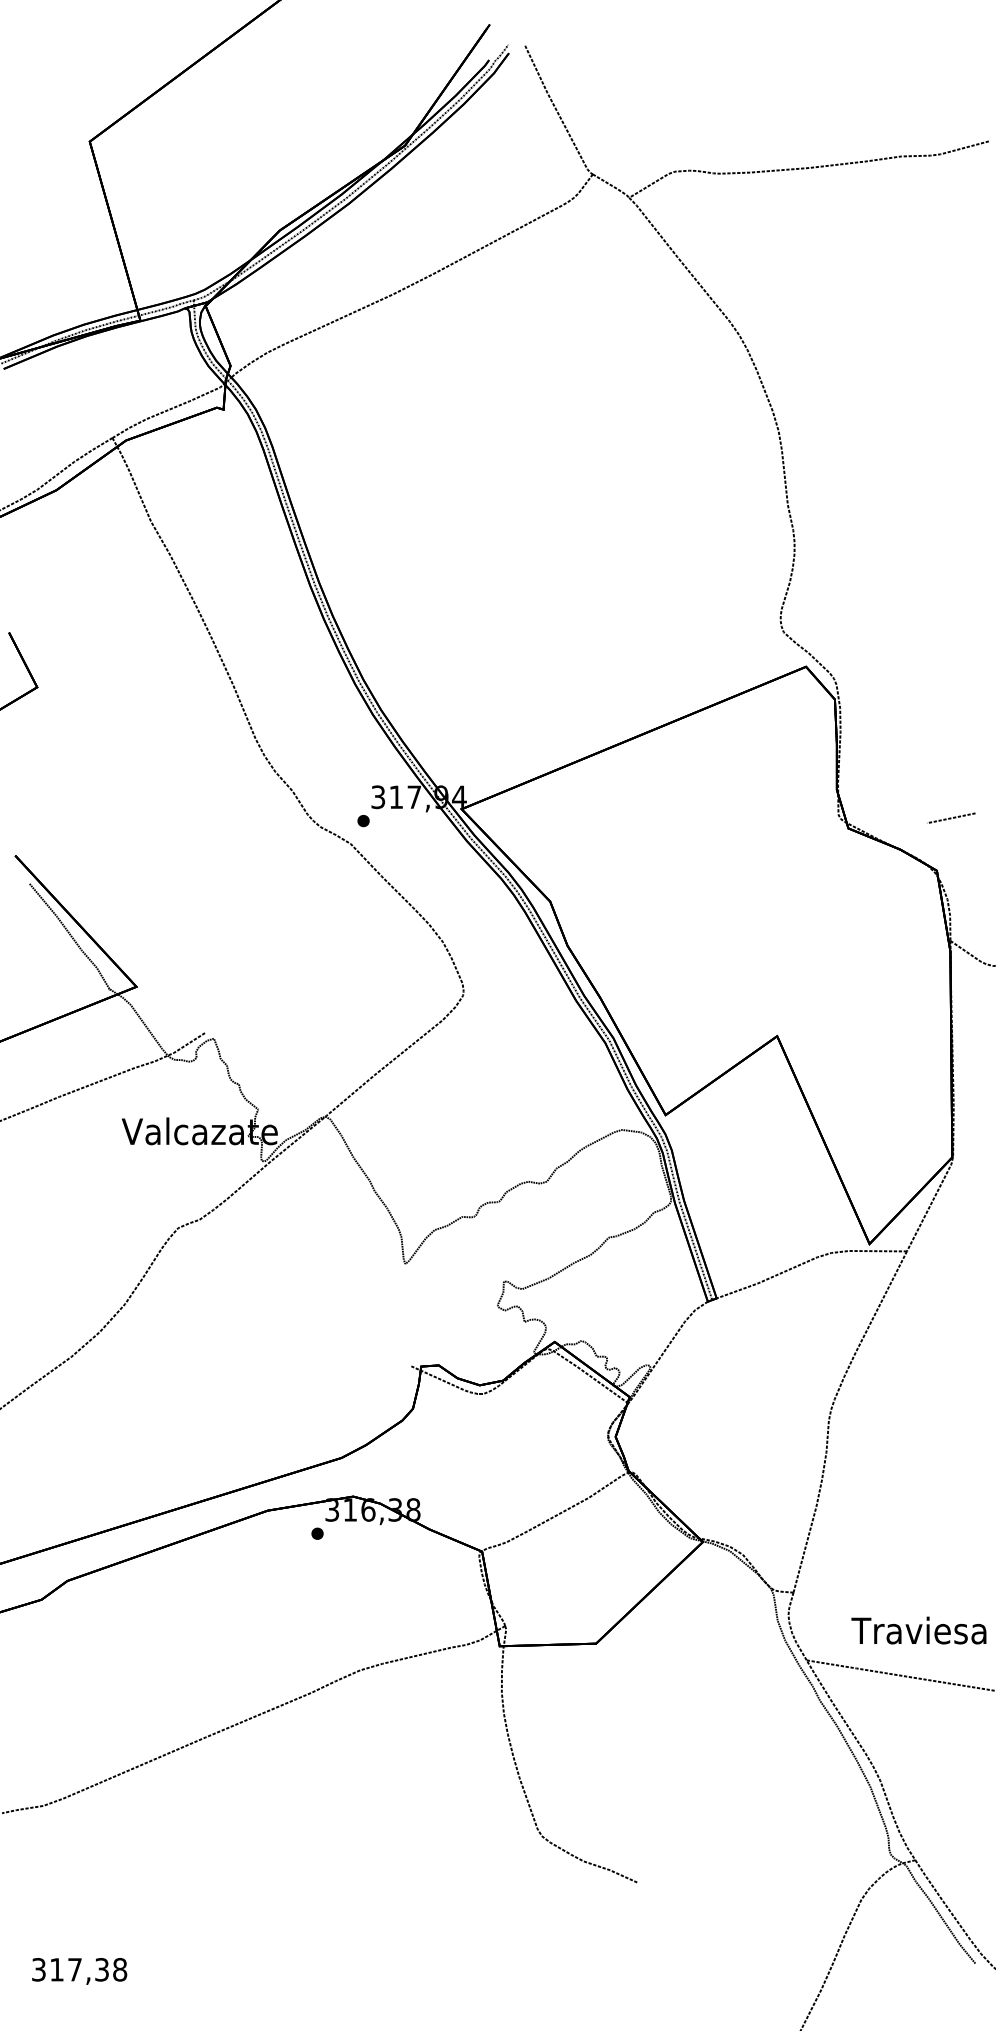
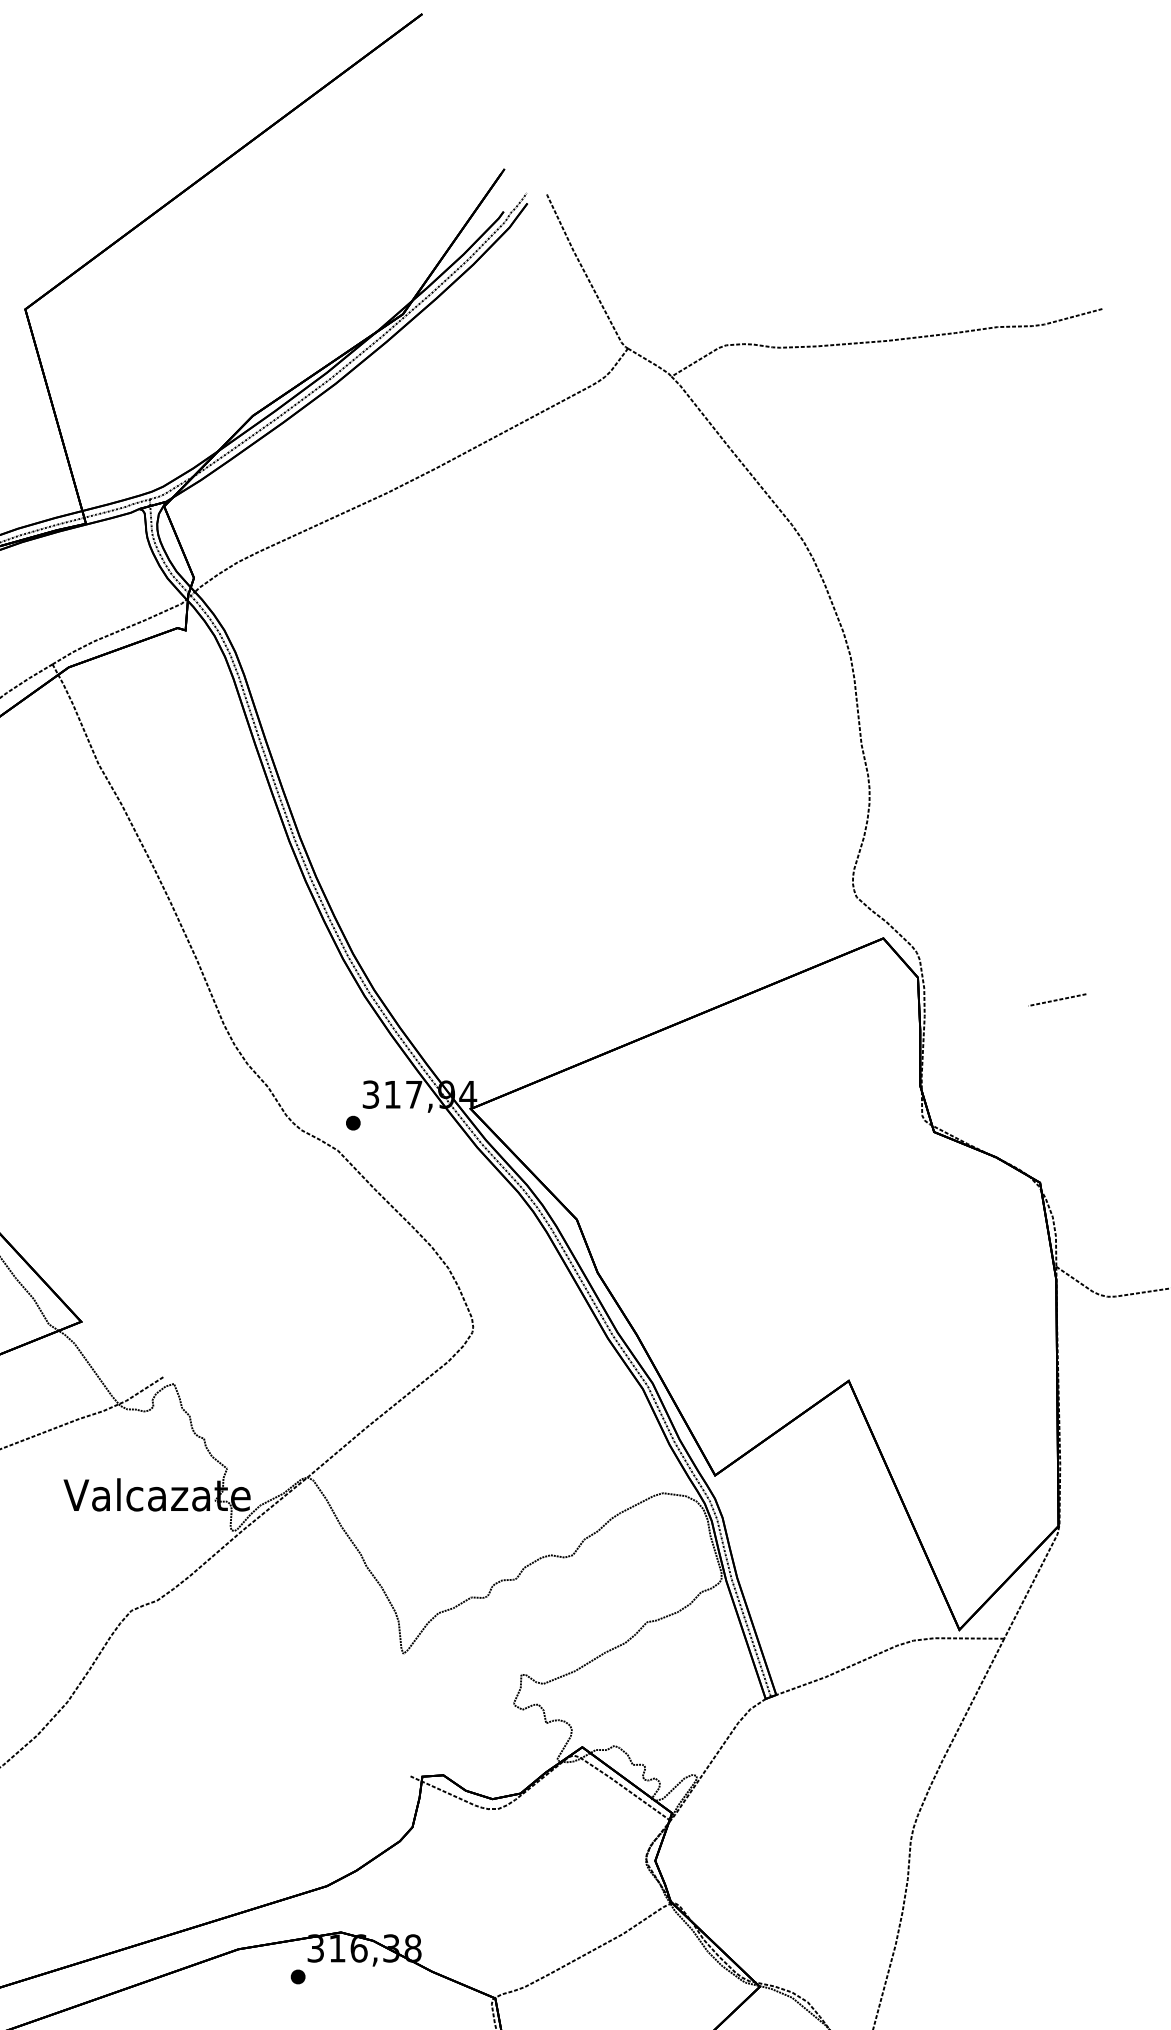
line: (951, 817) -> (1057, 999), moved

